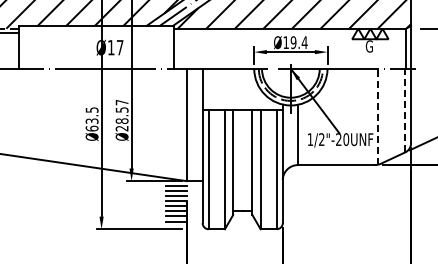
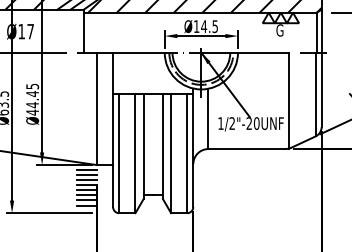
text: (298, 42) -> (209, 26), Ø19.4 -> Ø14.5
line: (405, 110) -> (316, 94), dashed -> solid
text: (121, 115) -> (32, 99), Ø28.57 -> Ø44.45
line: (378, 116) -> (289, 100), dashed -> solid

